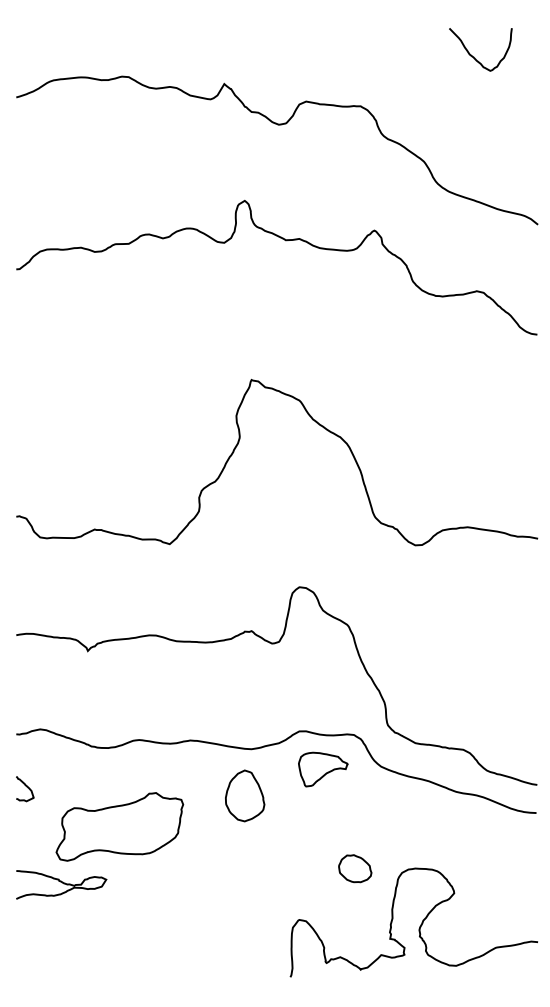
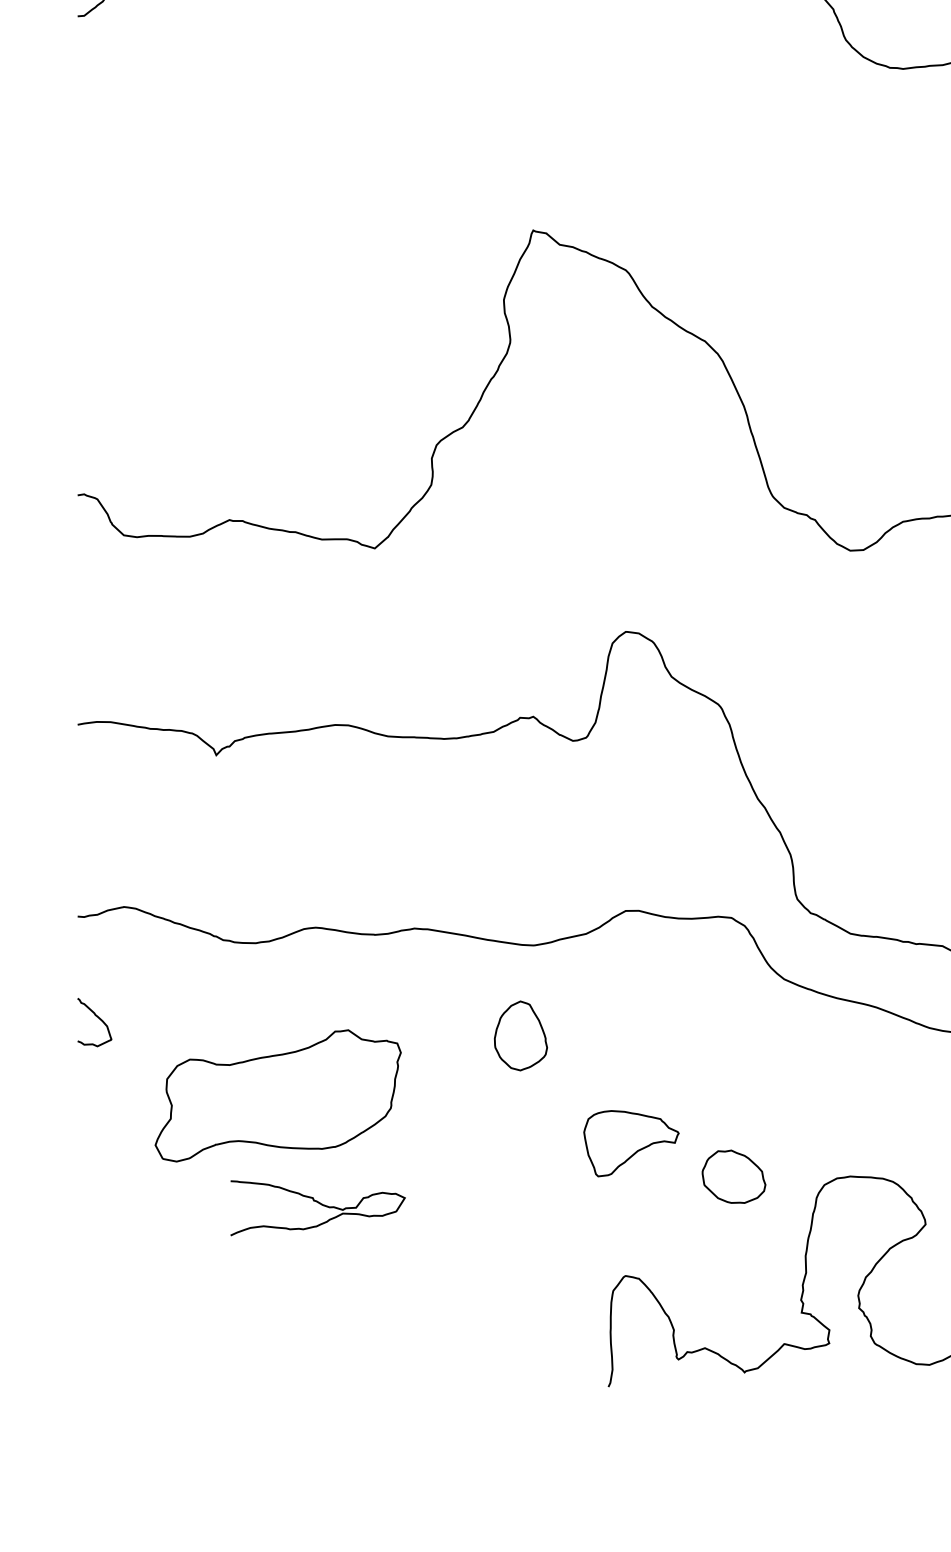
part: (323, 769) -> (631, 1143), moved
part: (245, 795) -> (521, 1035), size x0.7
curve: (62, 883) -> (320, 1205), moved

